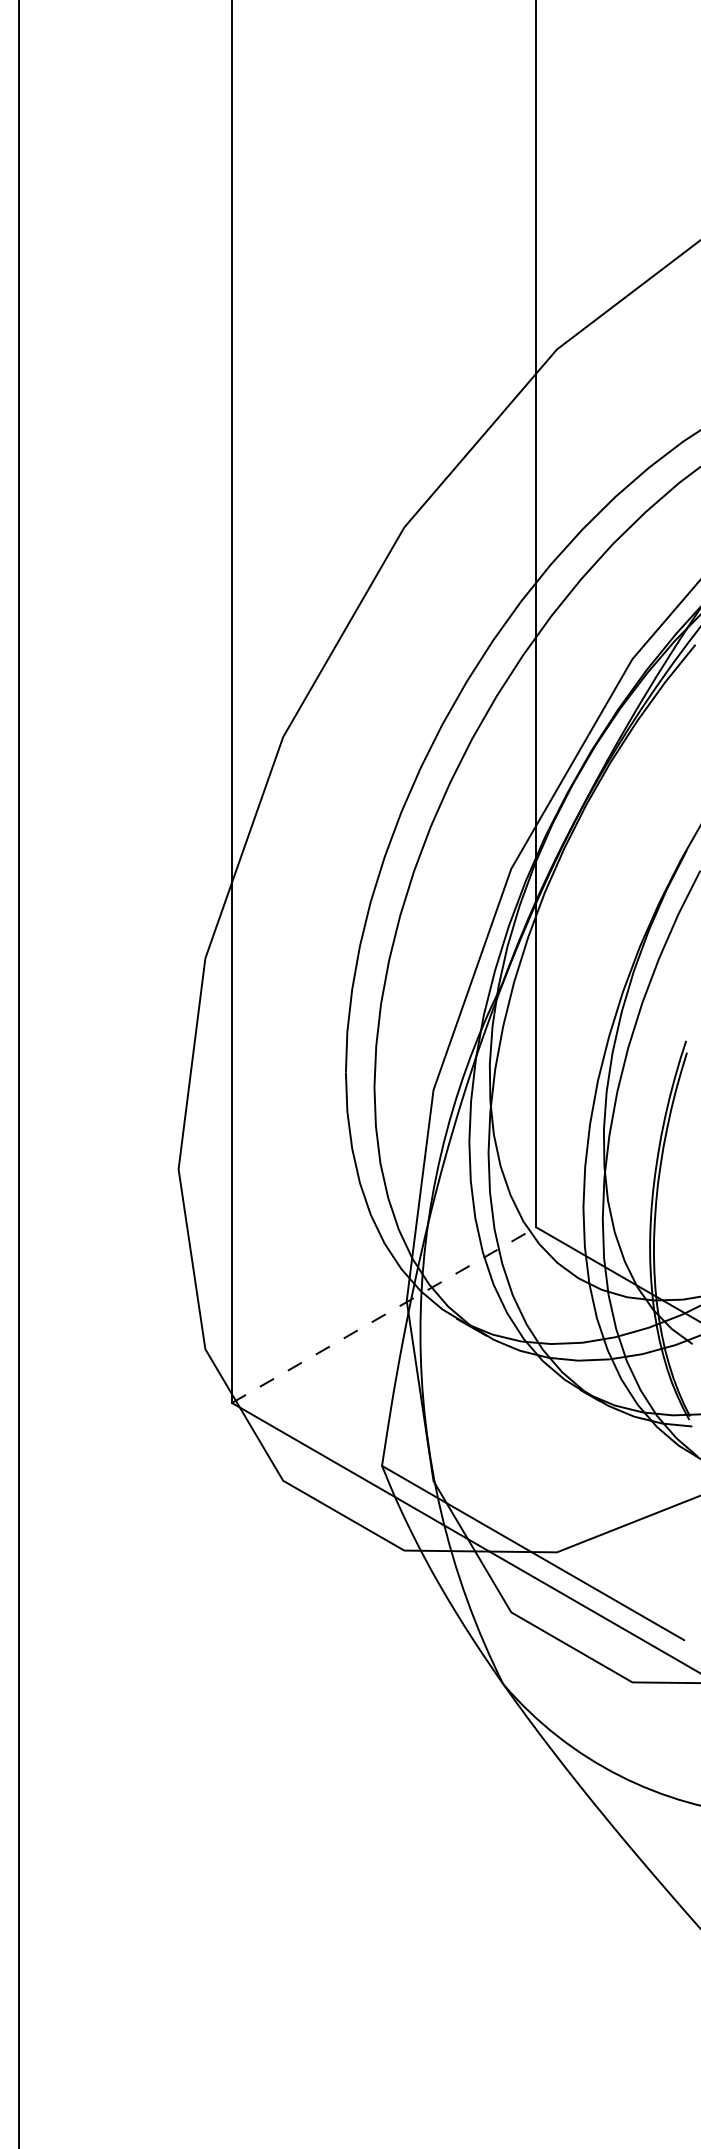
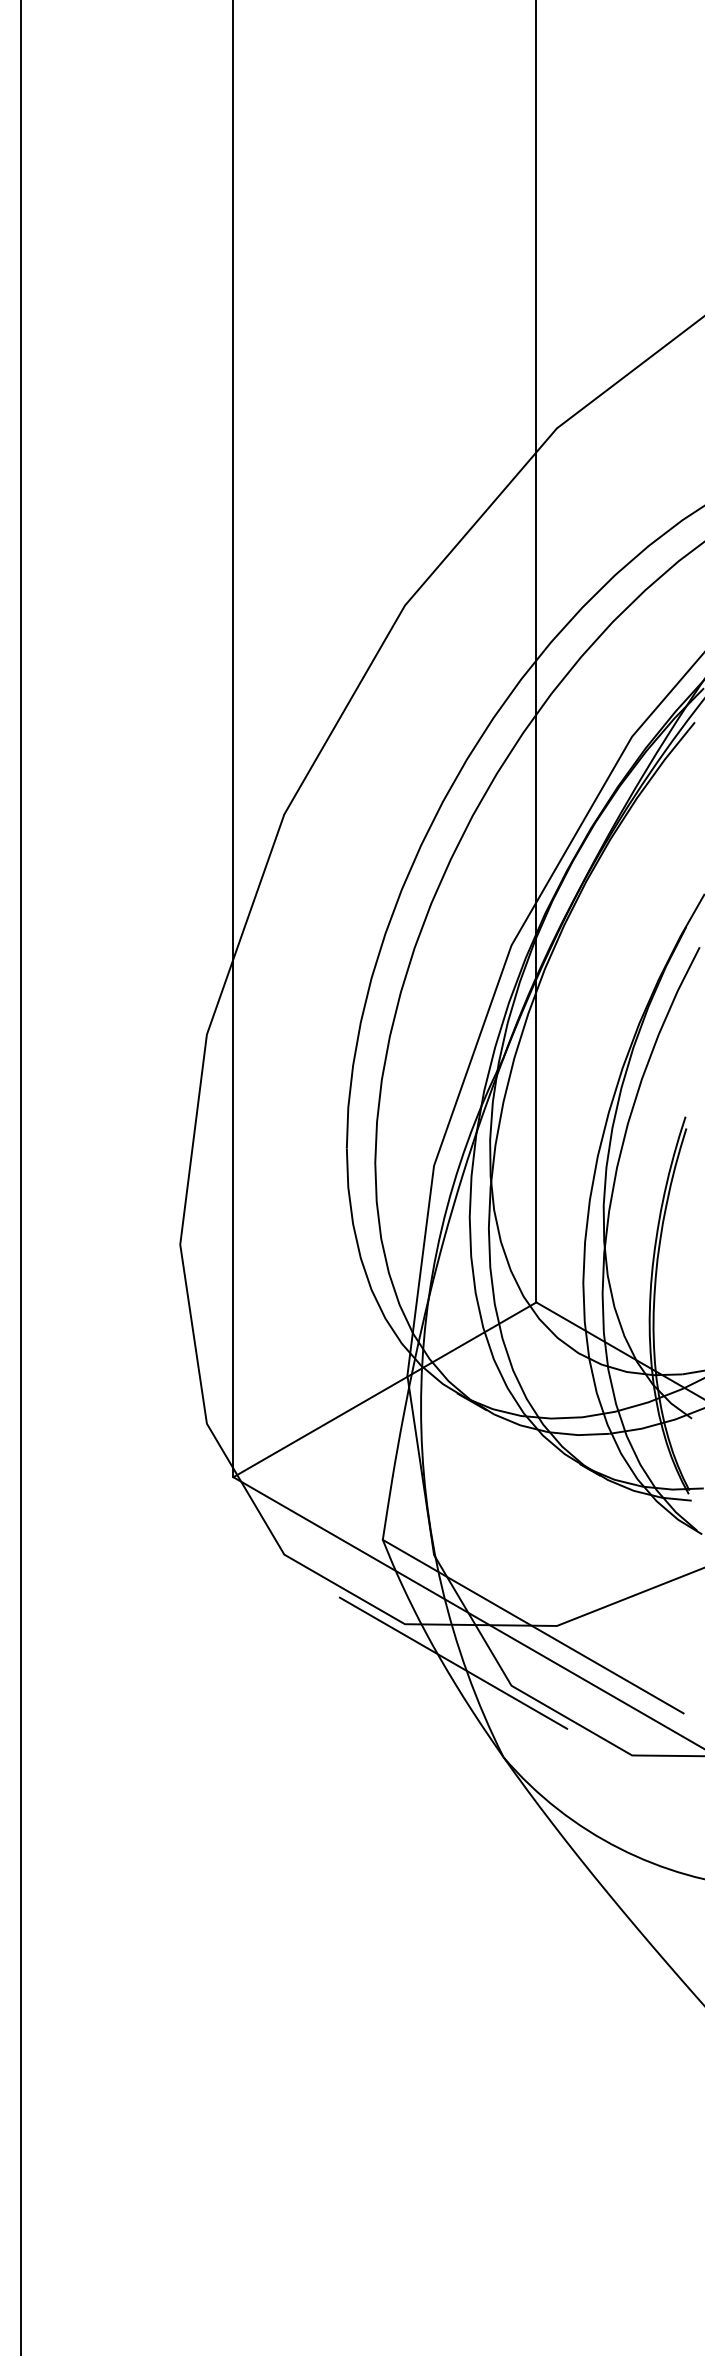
line: (383, 1314) -> (384, 1389), dashed -> solid
line: (453, 1589) -> (453, 1662), added

